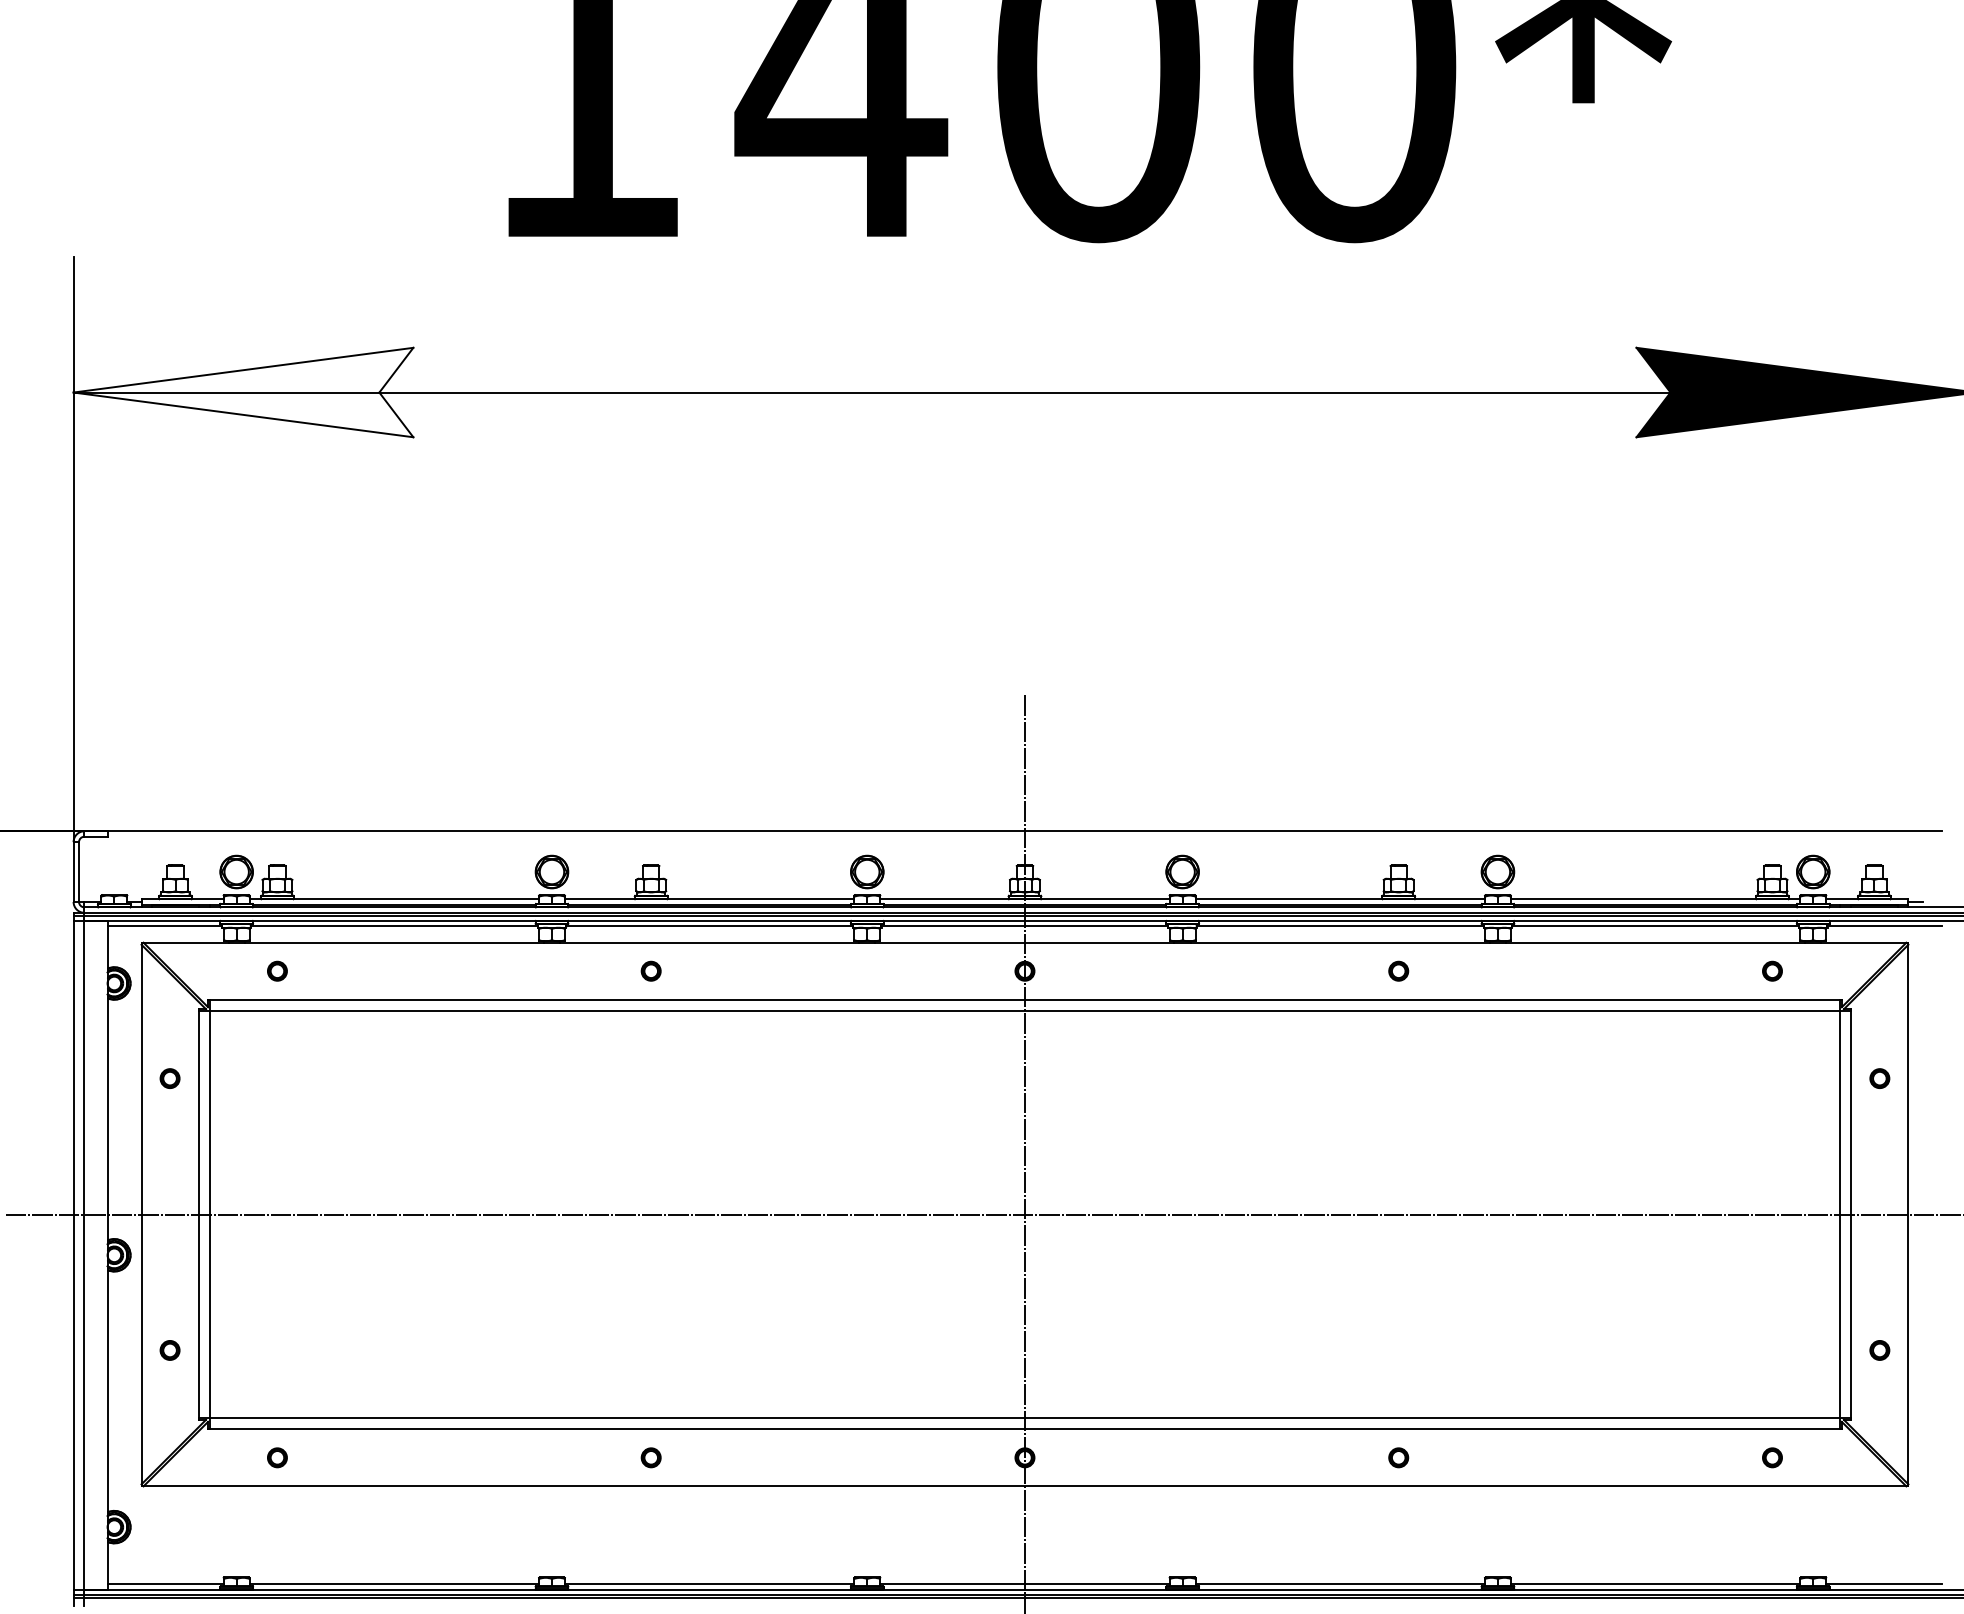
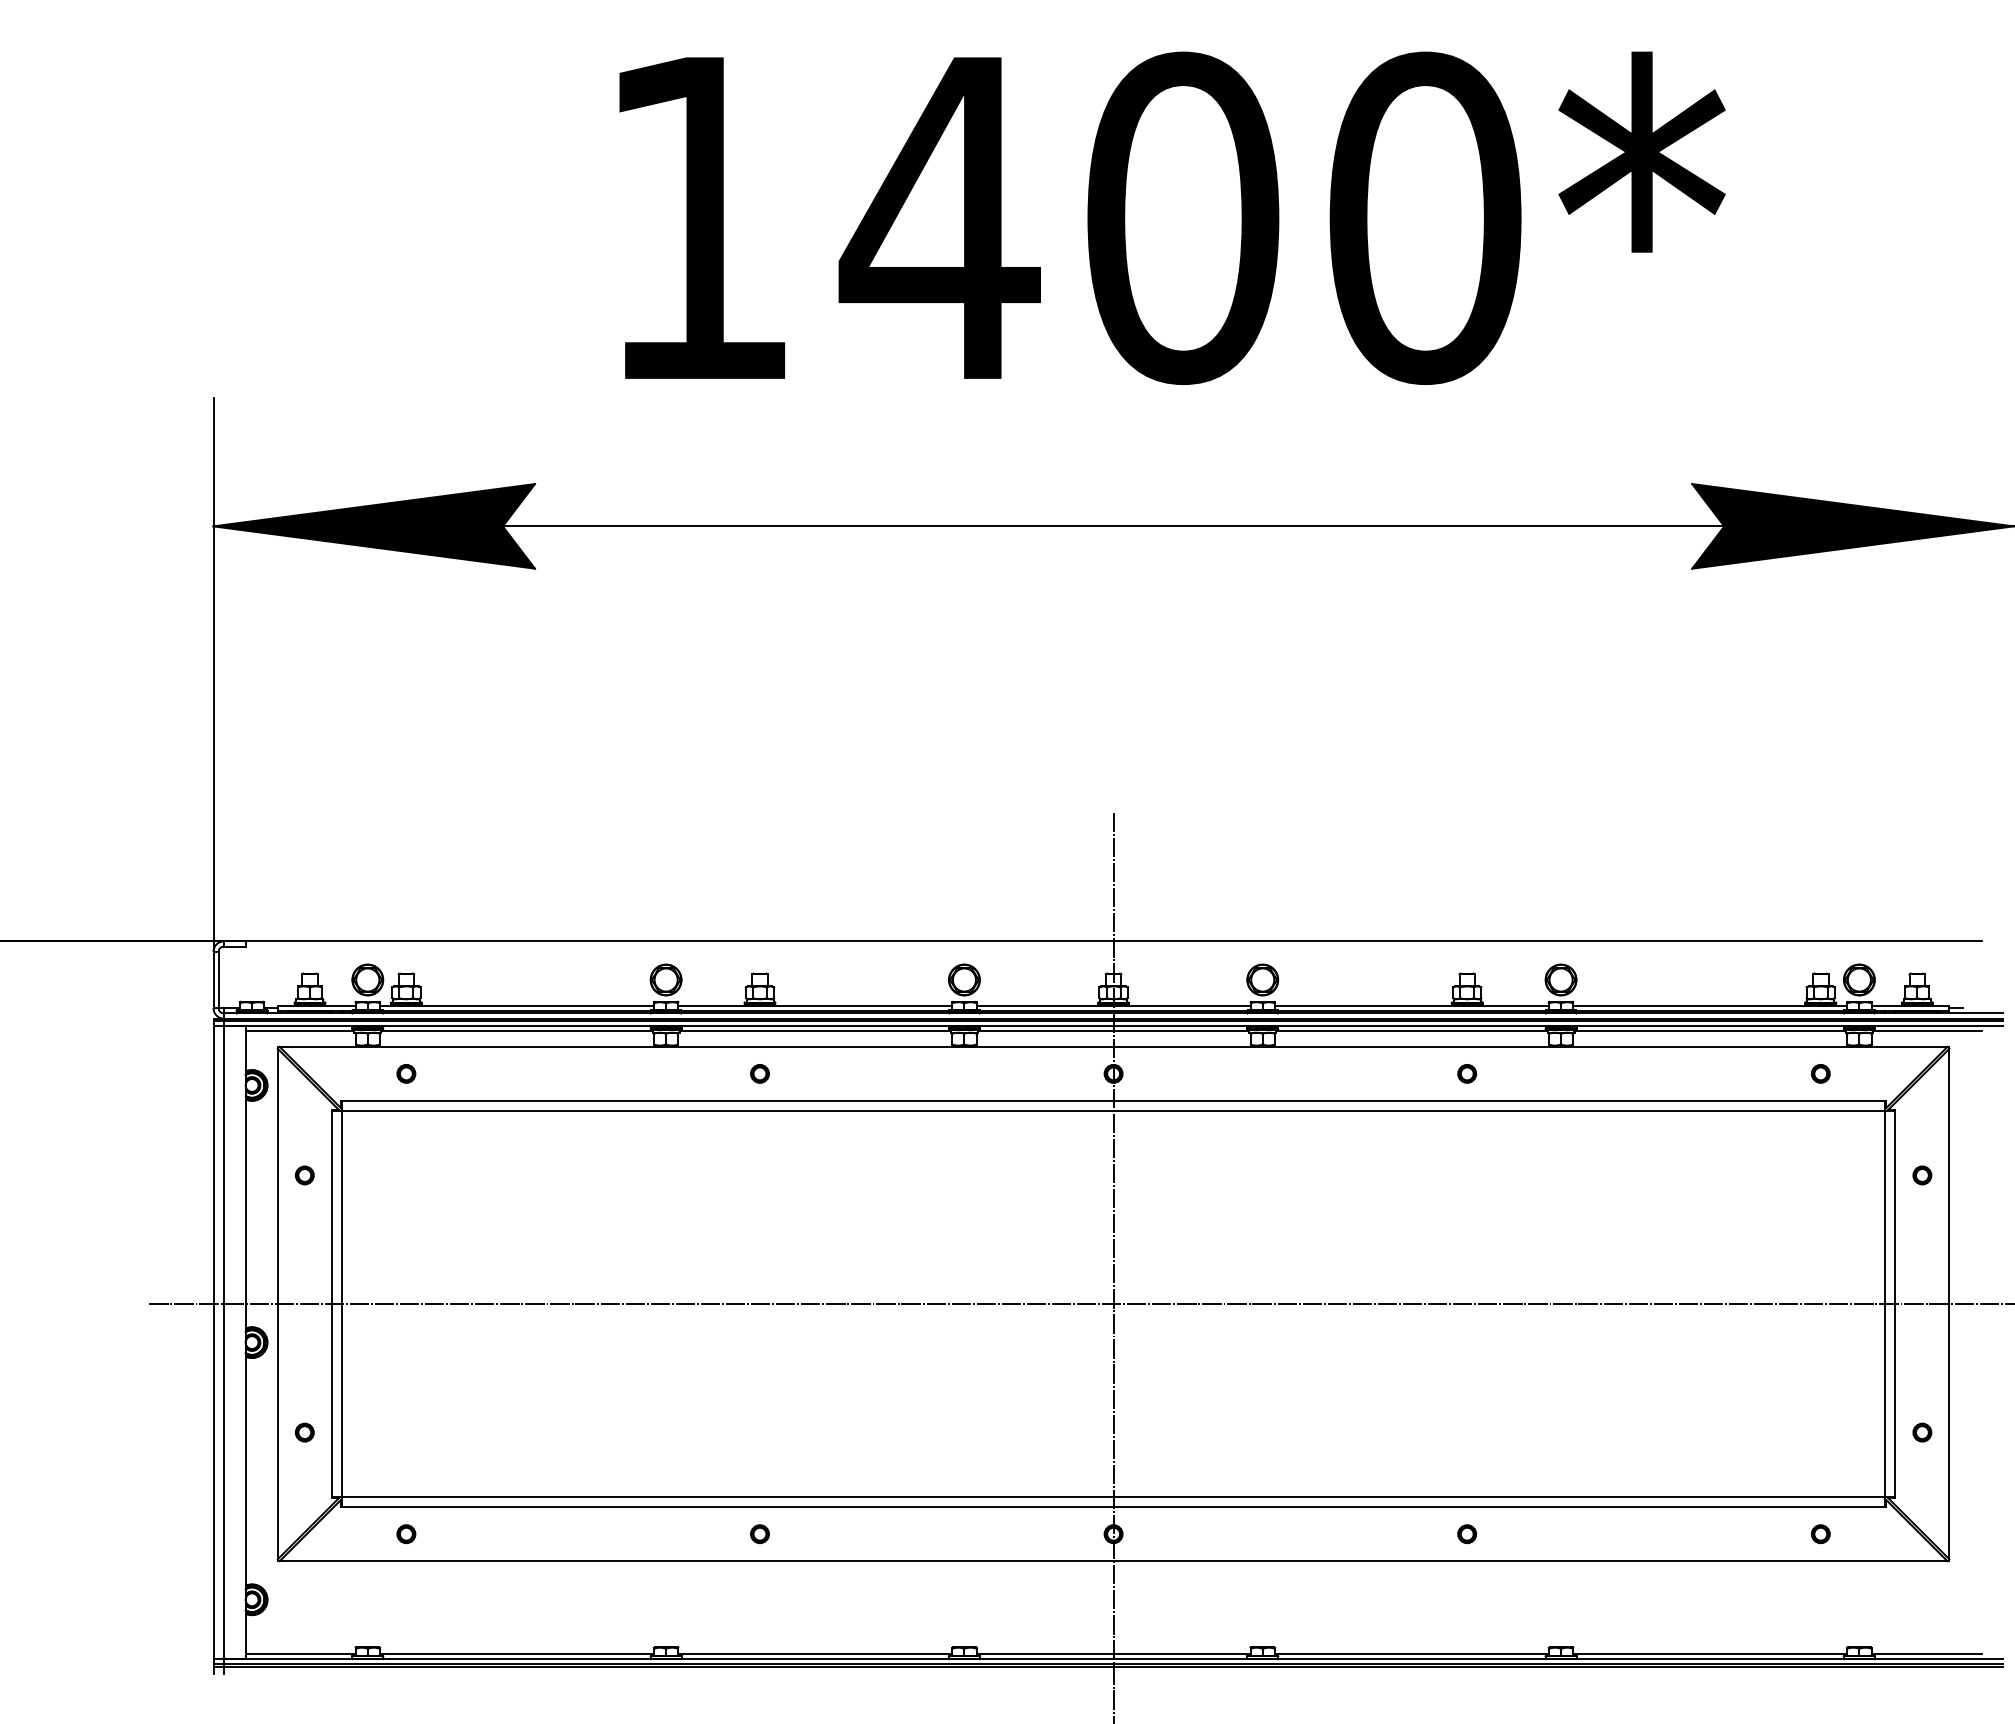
fill: (242, 392) -> (373, 526), added

